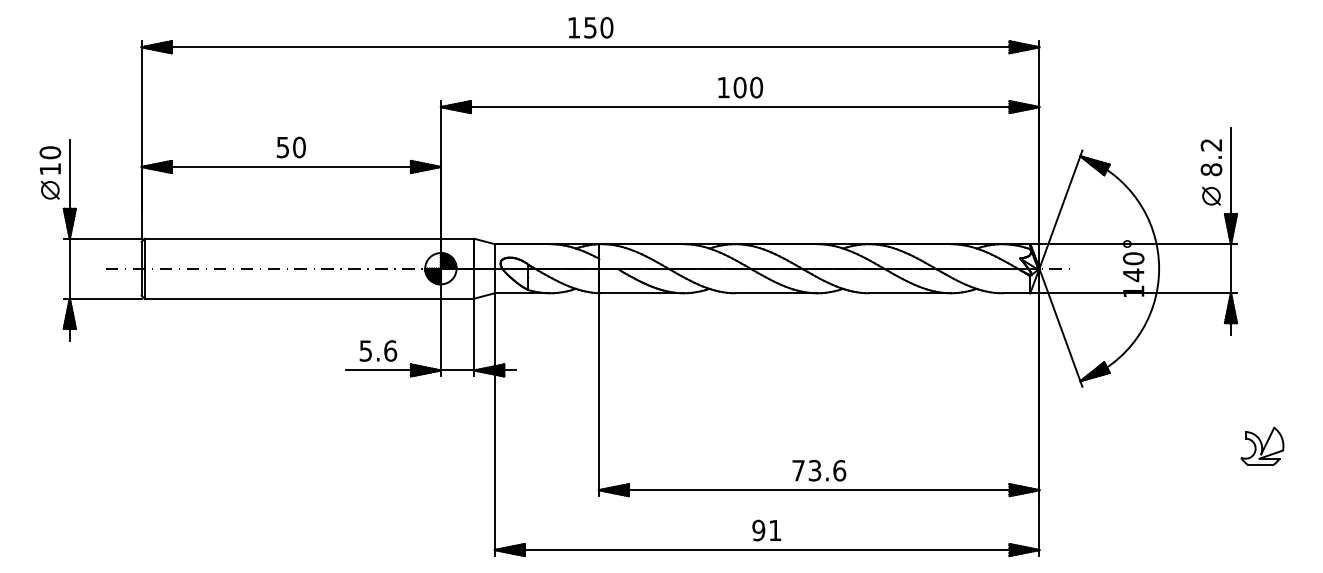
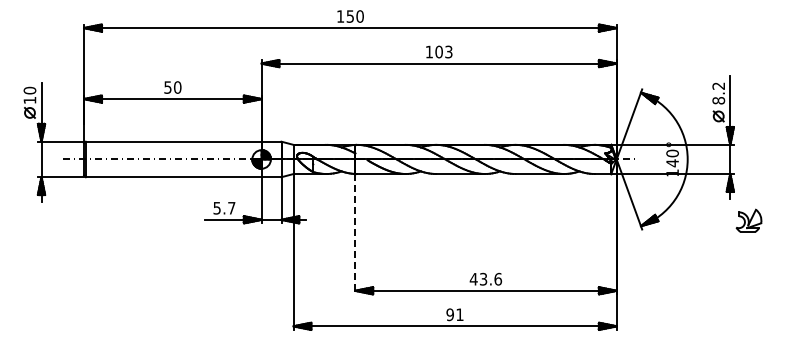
text: (755, 86) -> (448, 51), 100 -> 103
text: (390, 349) -> (231, 207), 5.6 -> 5.7
line: (599, 395) -> (355, 234), solid -> dashed
part: (1261, 445) -> (748, 220), moved
text: (798, 471) -> (473, 279), 73.6 -> 43.6

